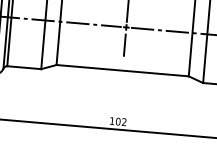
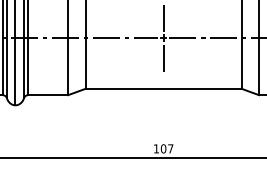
text: (124, 121) -> (170, 148), 102 -> 107

